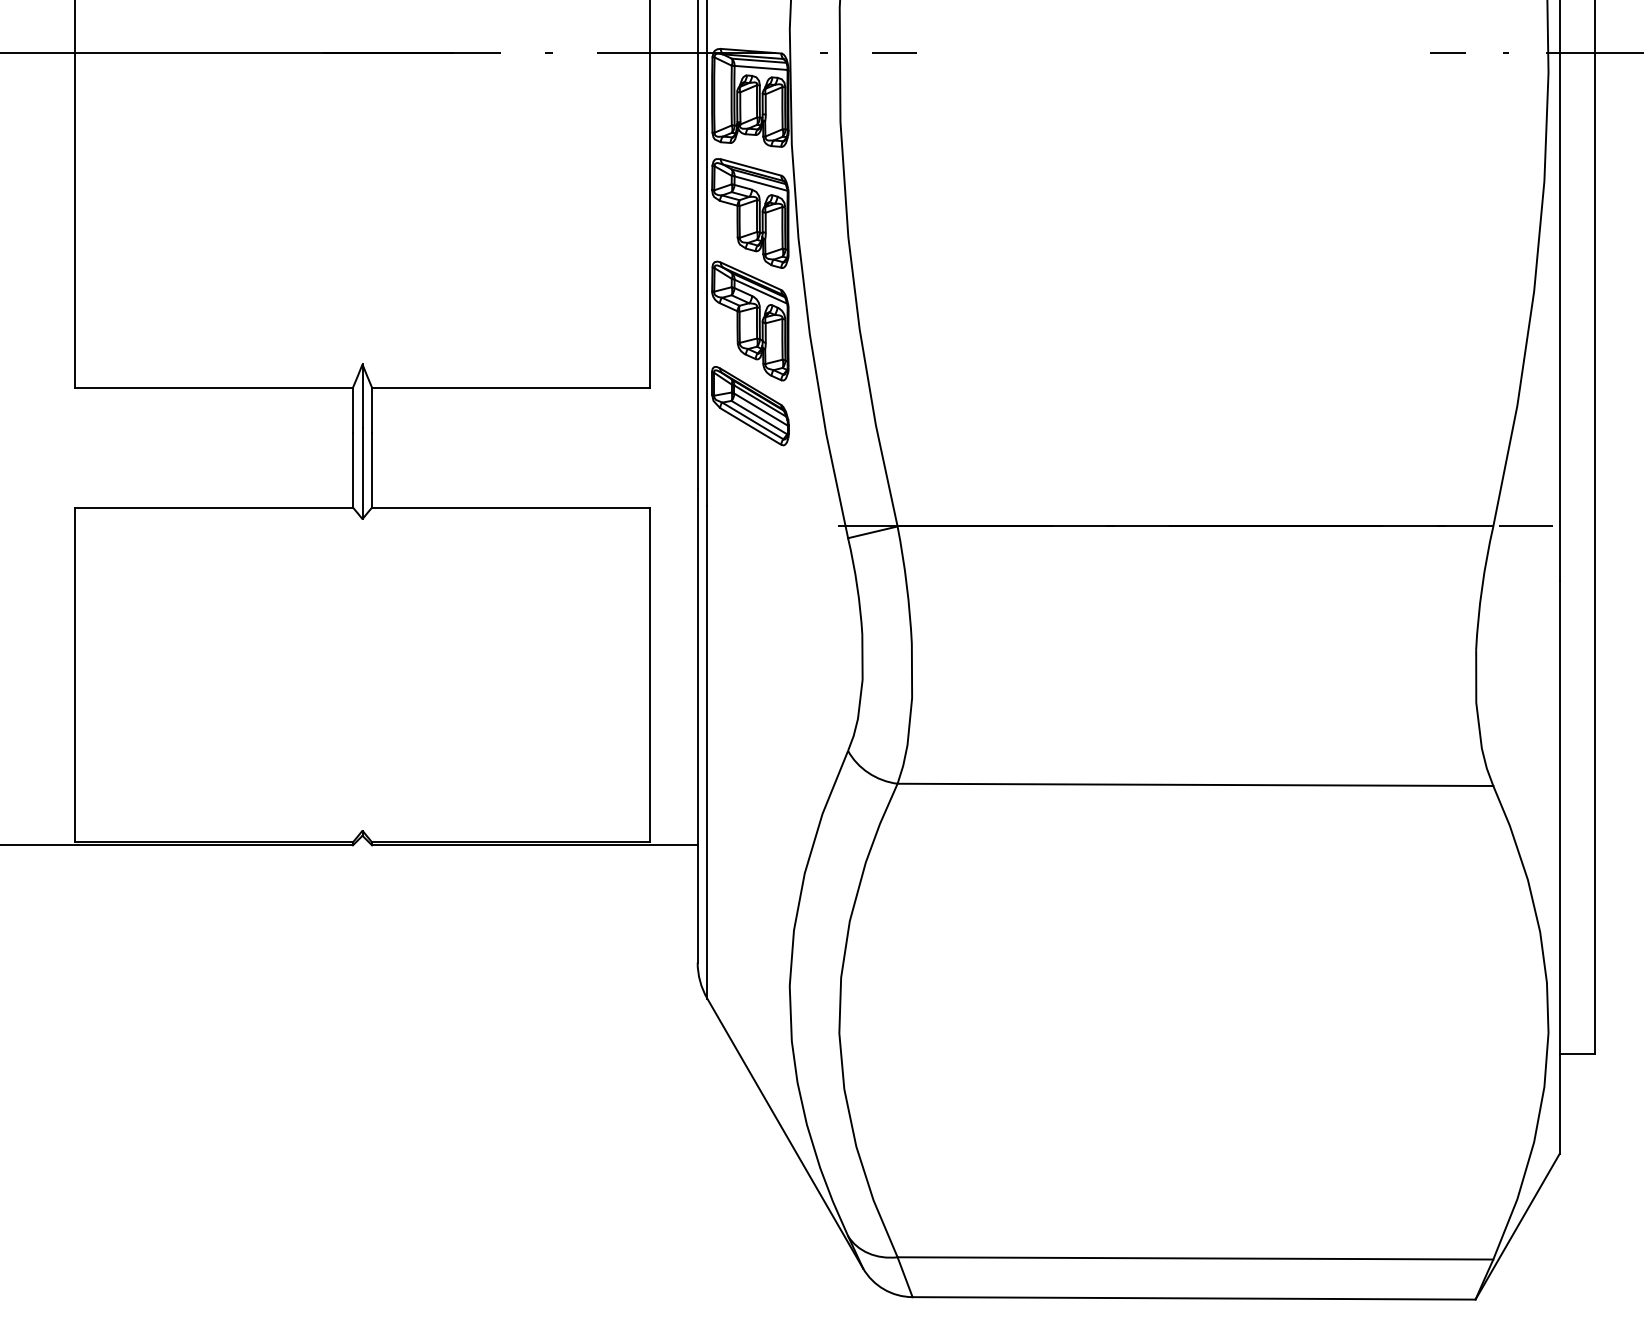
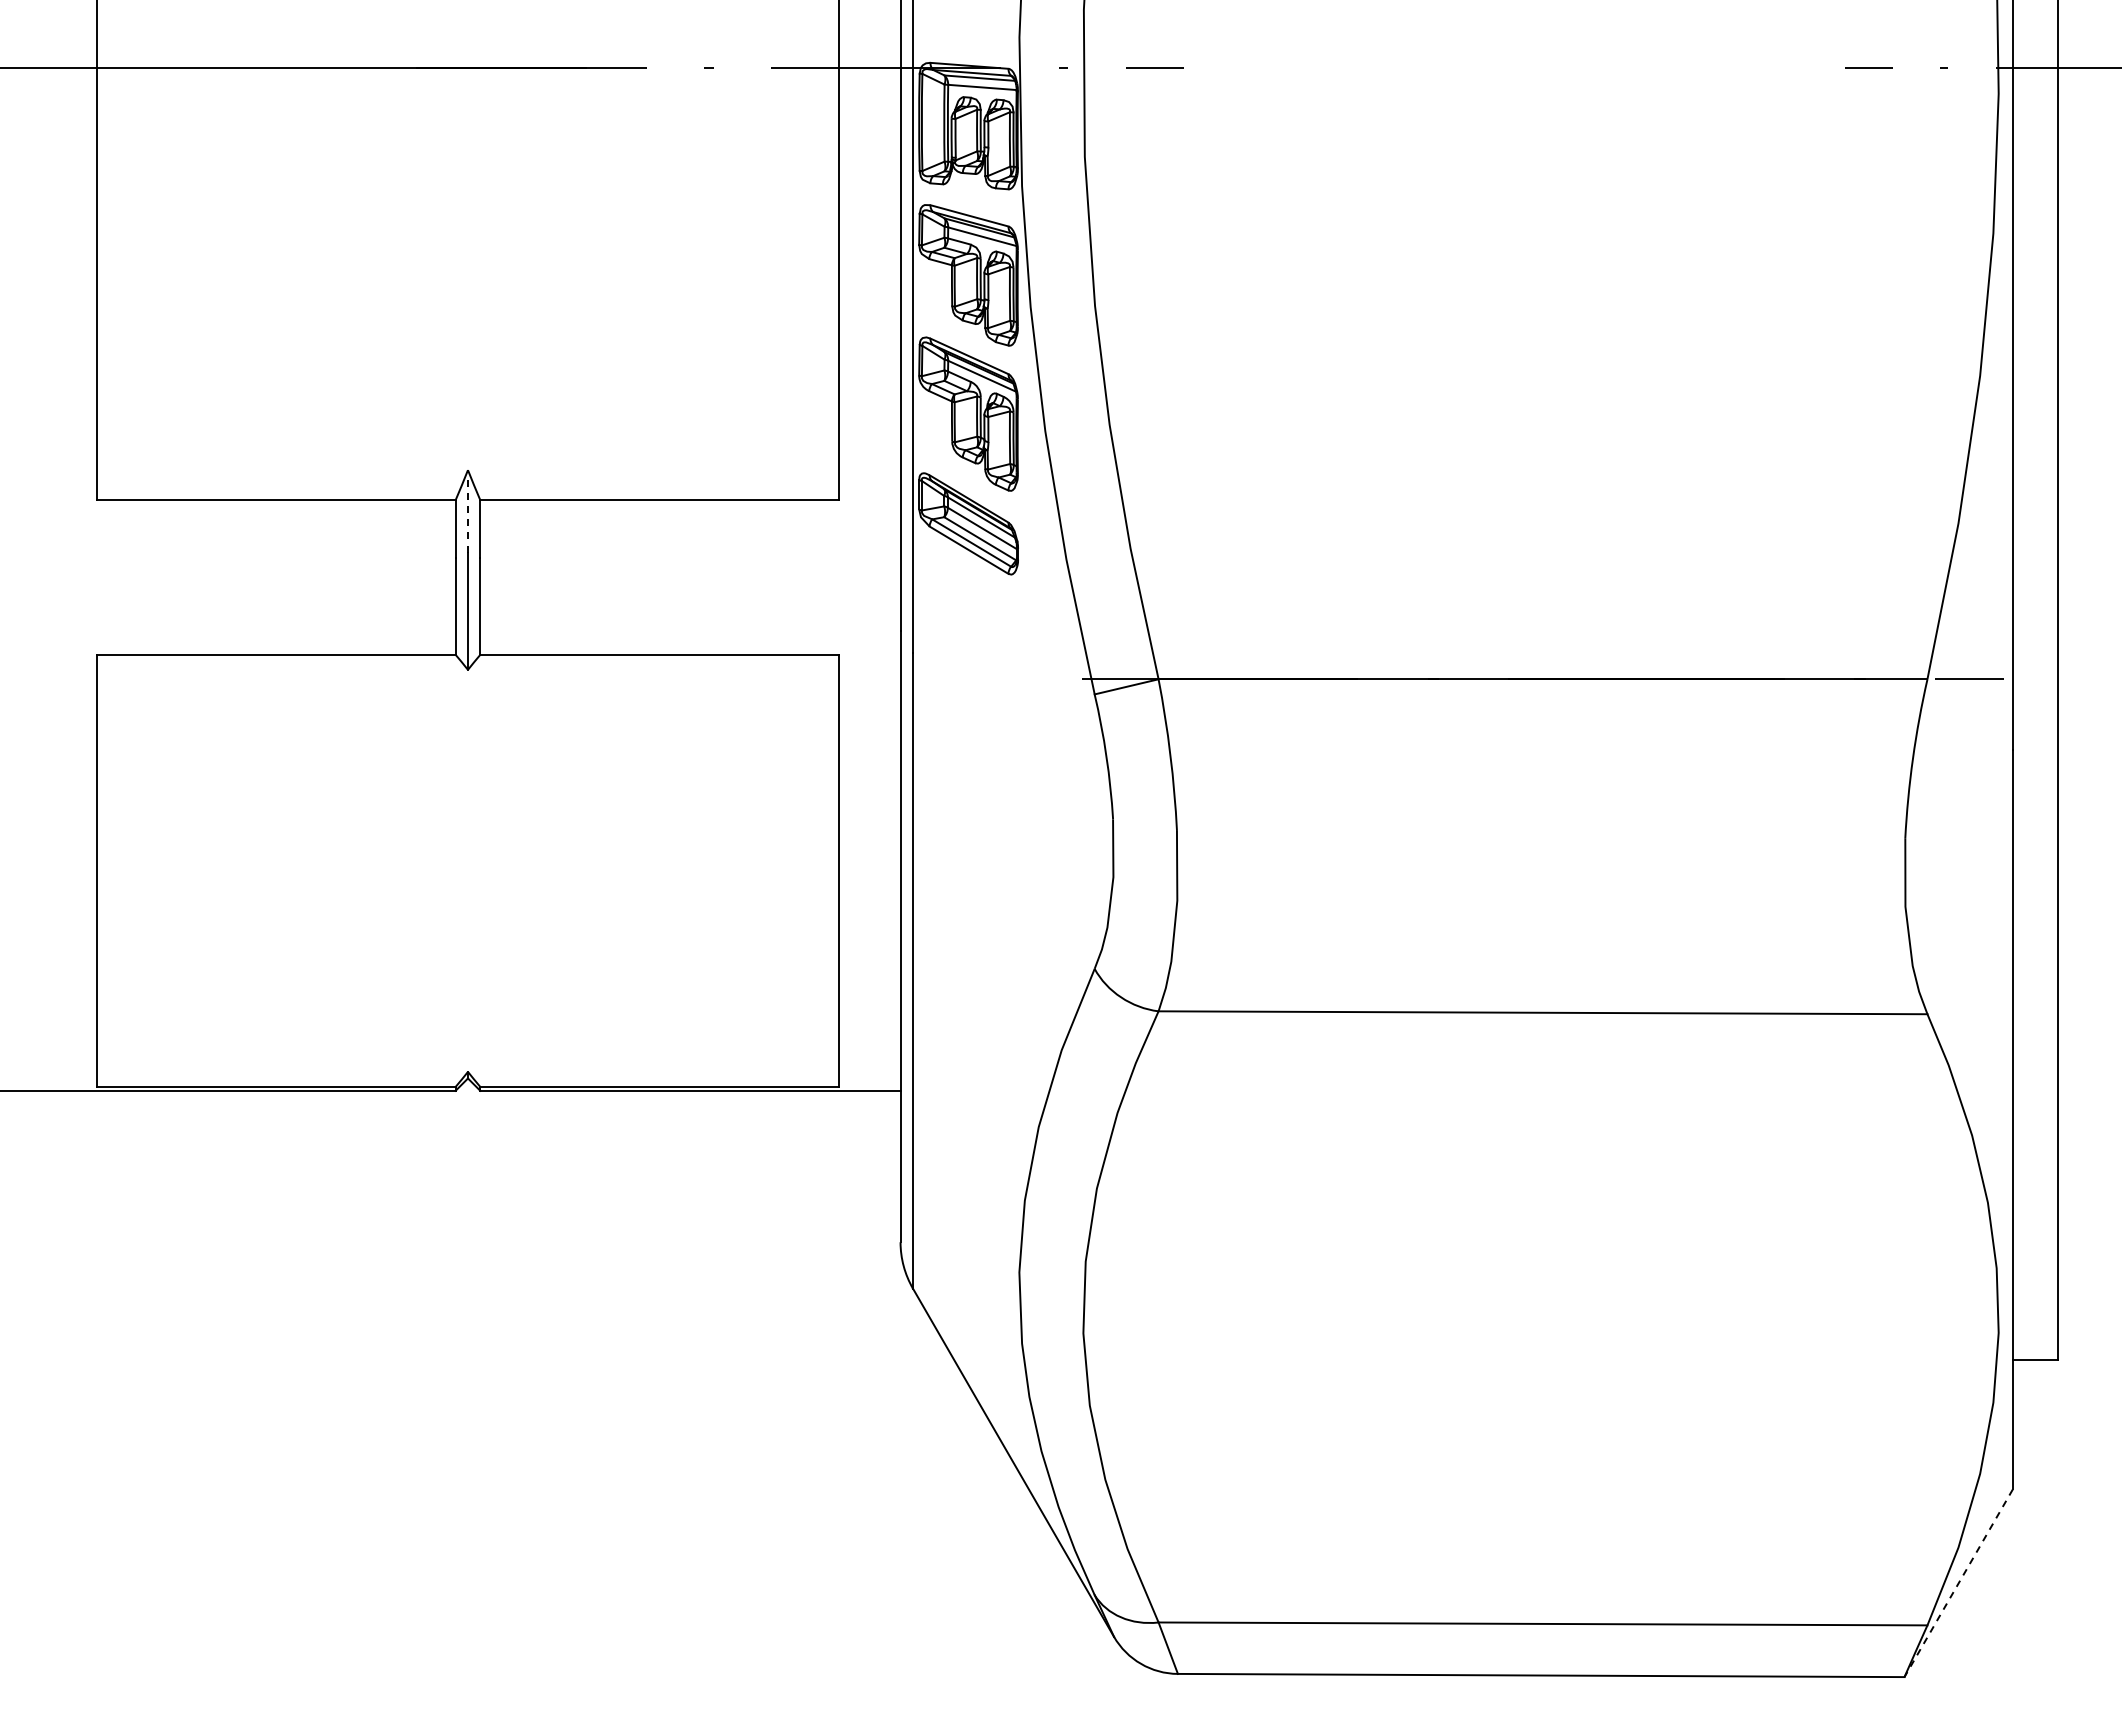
line: (362, 395) -> (467, 510), solid -> dashed
line: (1517, 1227) -> (1958, 1583), solid -> dashed

